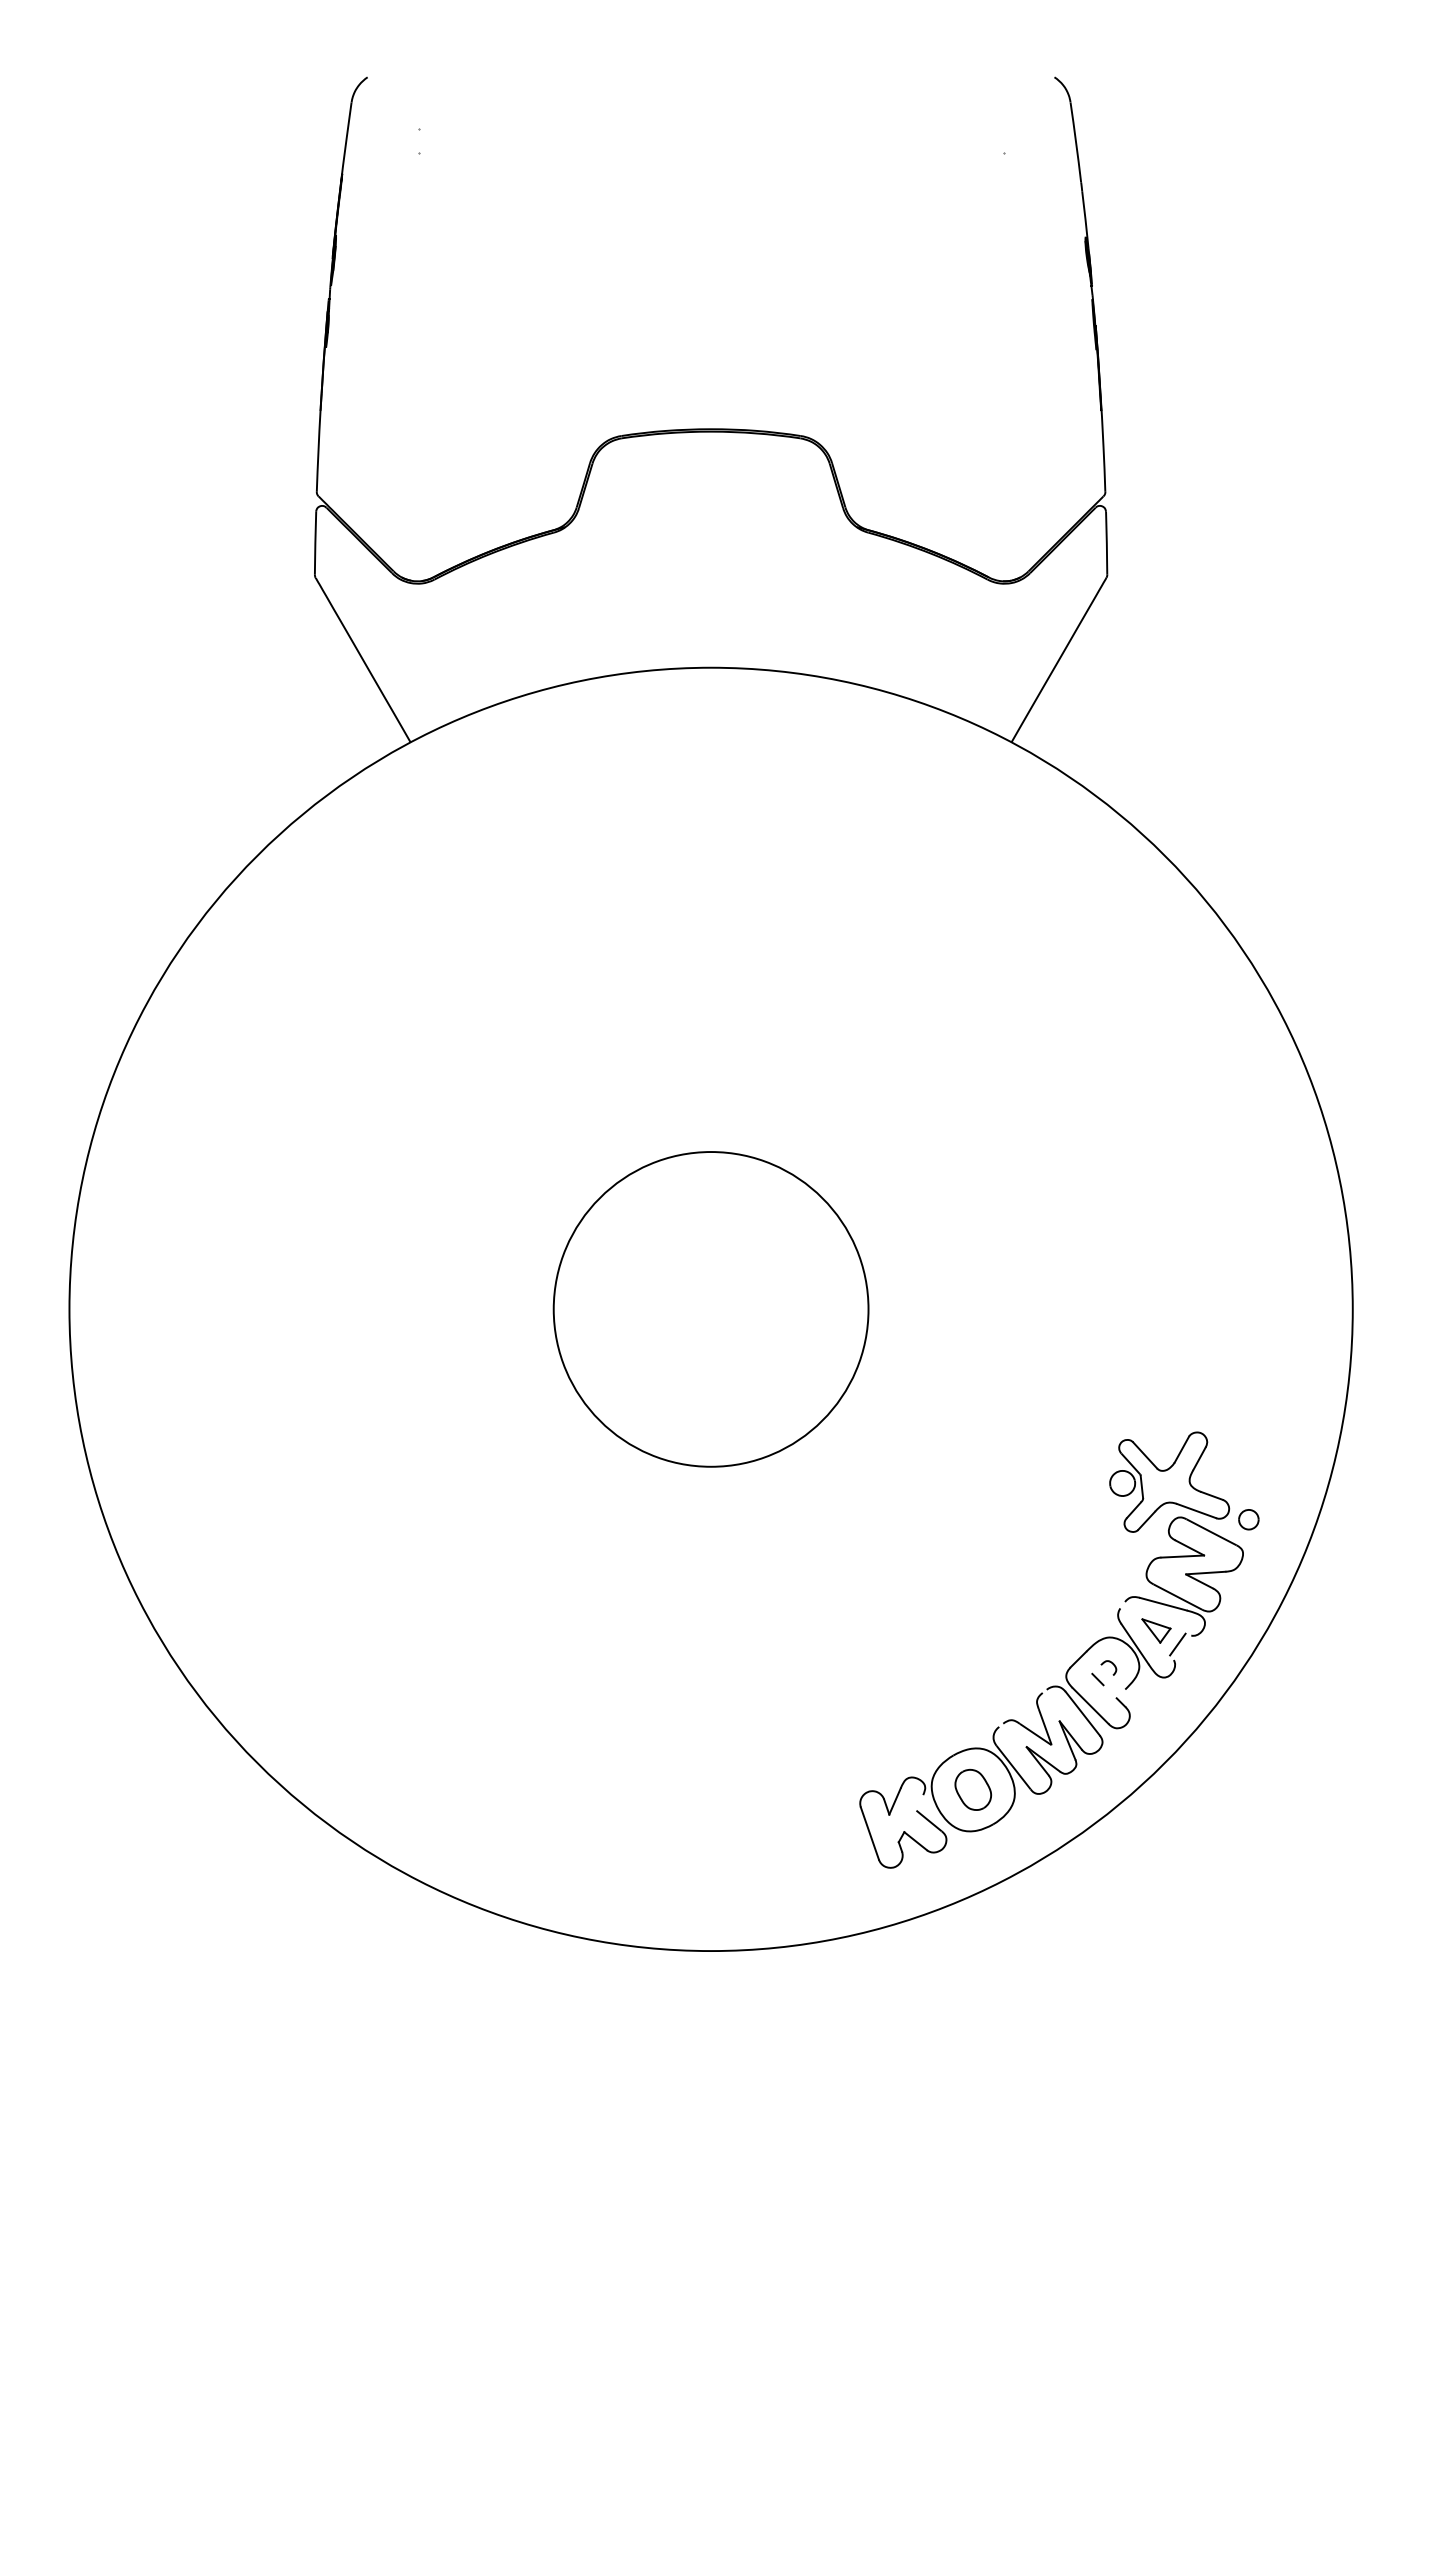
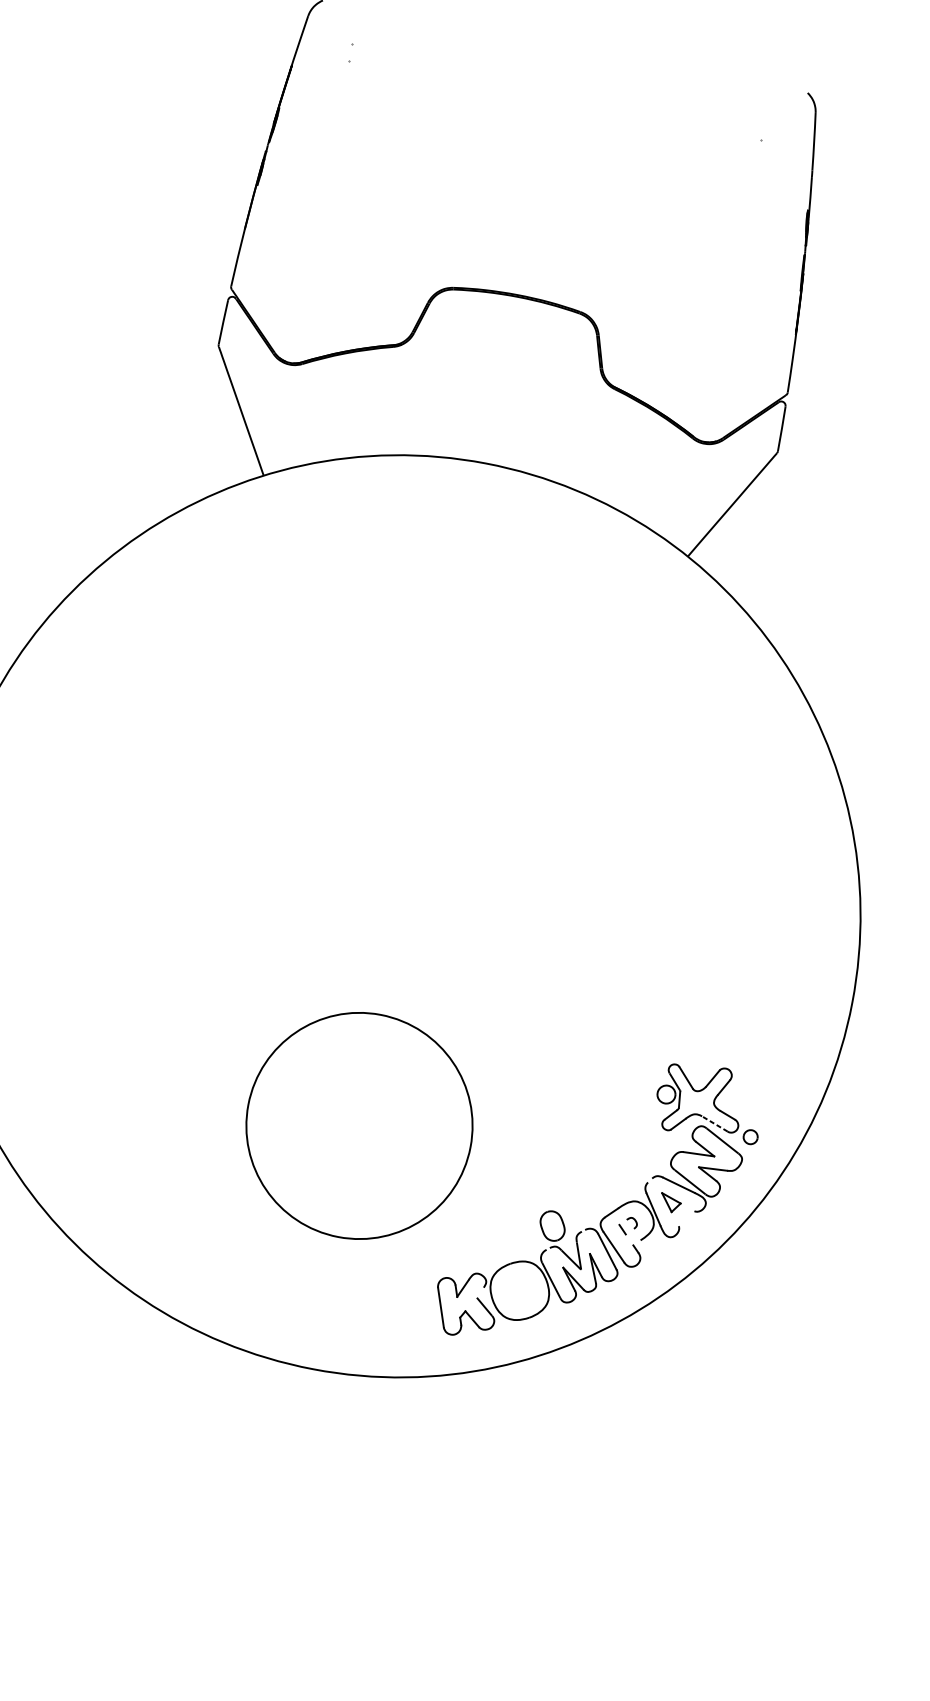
circle: (710, 1309) -> (359, 1125), moved
line: (1196, 1511) -> (714, 1124), solid -> dashed
line: (1177, 1644) -> (683, 1215), removed
part: (973, 1789) -> (552, 1225), moved

